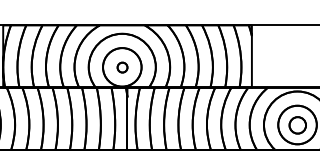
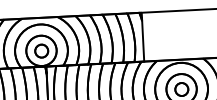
part: (122, 67) -> (41, 50), size x1.67

